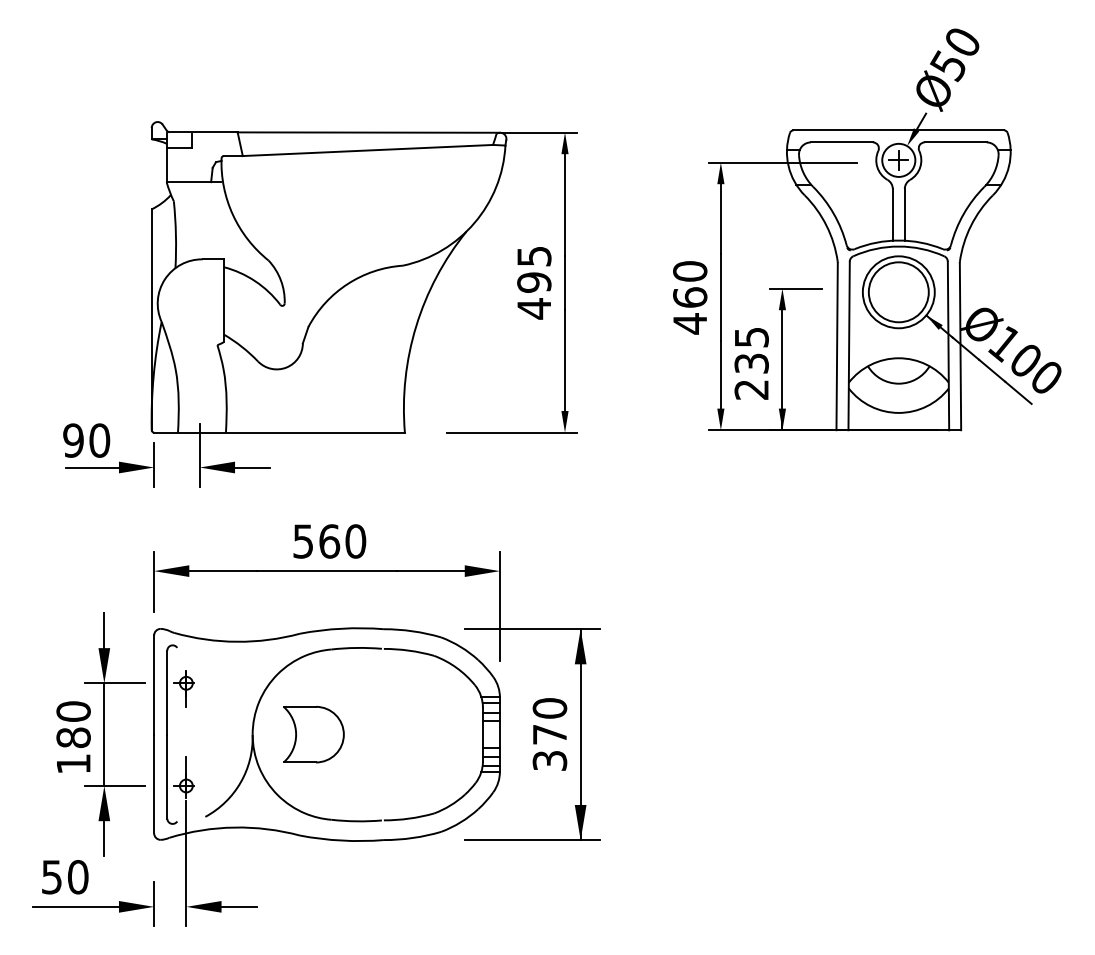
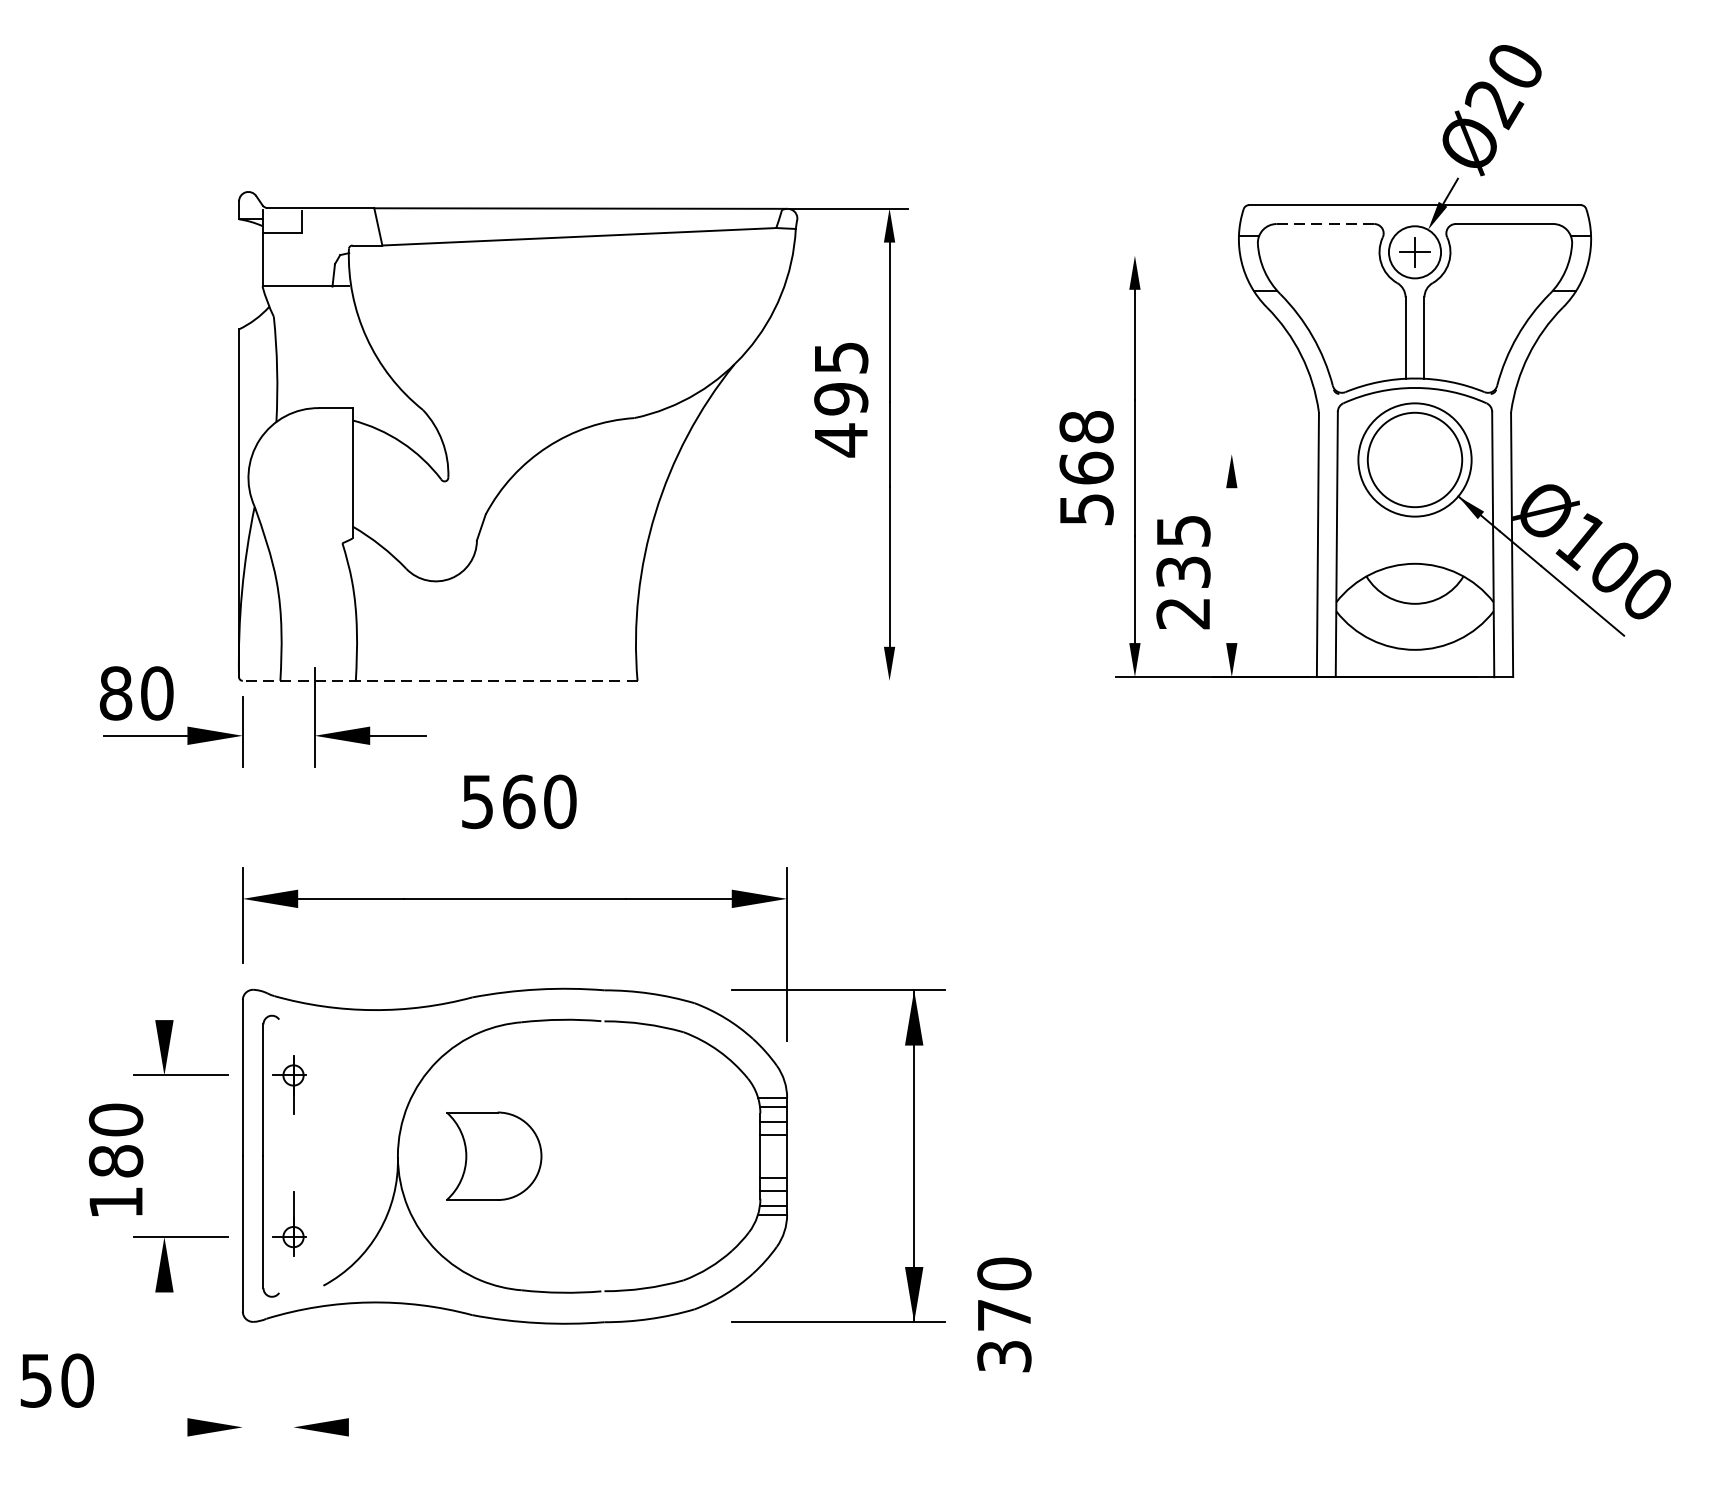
text: (949, 66) -> (1494, 104), Ø50 -> Ø20
line: (841, 142) -> (1324, 224), solid -> dashed
line: (782, 162) -> (1231, 255), removed
text: (534, 283) -> (841, 400), moved
line: (796, 288) -> (1253, 453), removed
text: (690, 297) -> (1087, 468), 460 -> 568
line: (782, 370) -> (1231, 583), removed
line: (279, 432) -> (440, 680), solid -> dashed
line: (511, 432) -> (805, 680), removed
text: (73, 440) -> (115, 693), 90 -> 80
text: (329, 541) -> (518, 801), moved
line: (104, 630) -> (164, 992), removed
line: (104, 734) -> (164, 1156), removed
text: (549, 734) -> (1003, 1315), moved
line: (104, 838) -> (164, 1319), removed
line: (186, 863) -> (293, 1359), removed
text: (65, 877) -> (57, 1381), moved
line: (154, 904) -> (243, 1423), removed
line: (75, 906) -> (119, 1426), removed
line: (238, 906) -> (375, 1426), removed

